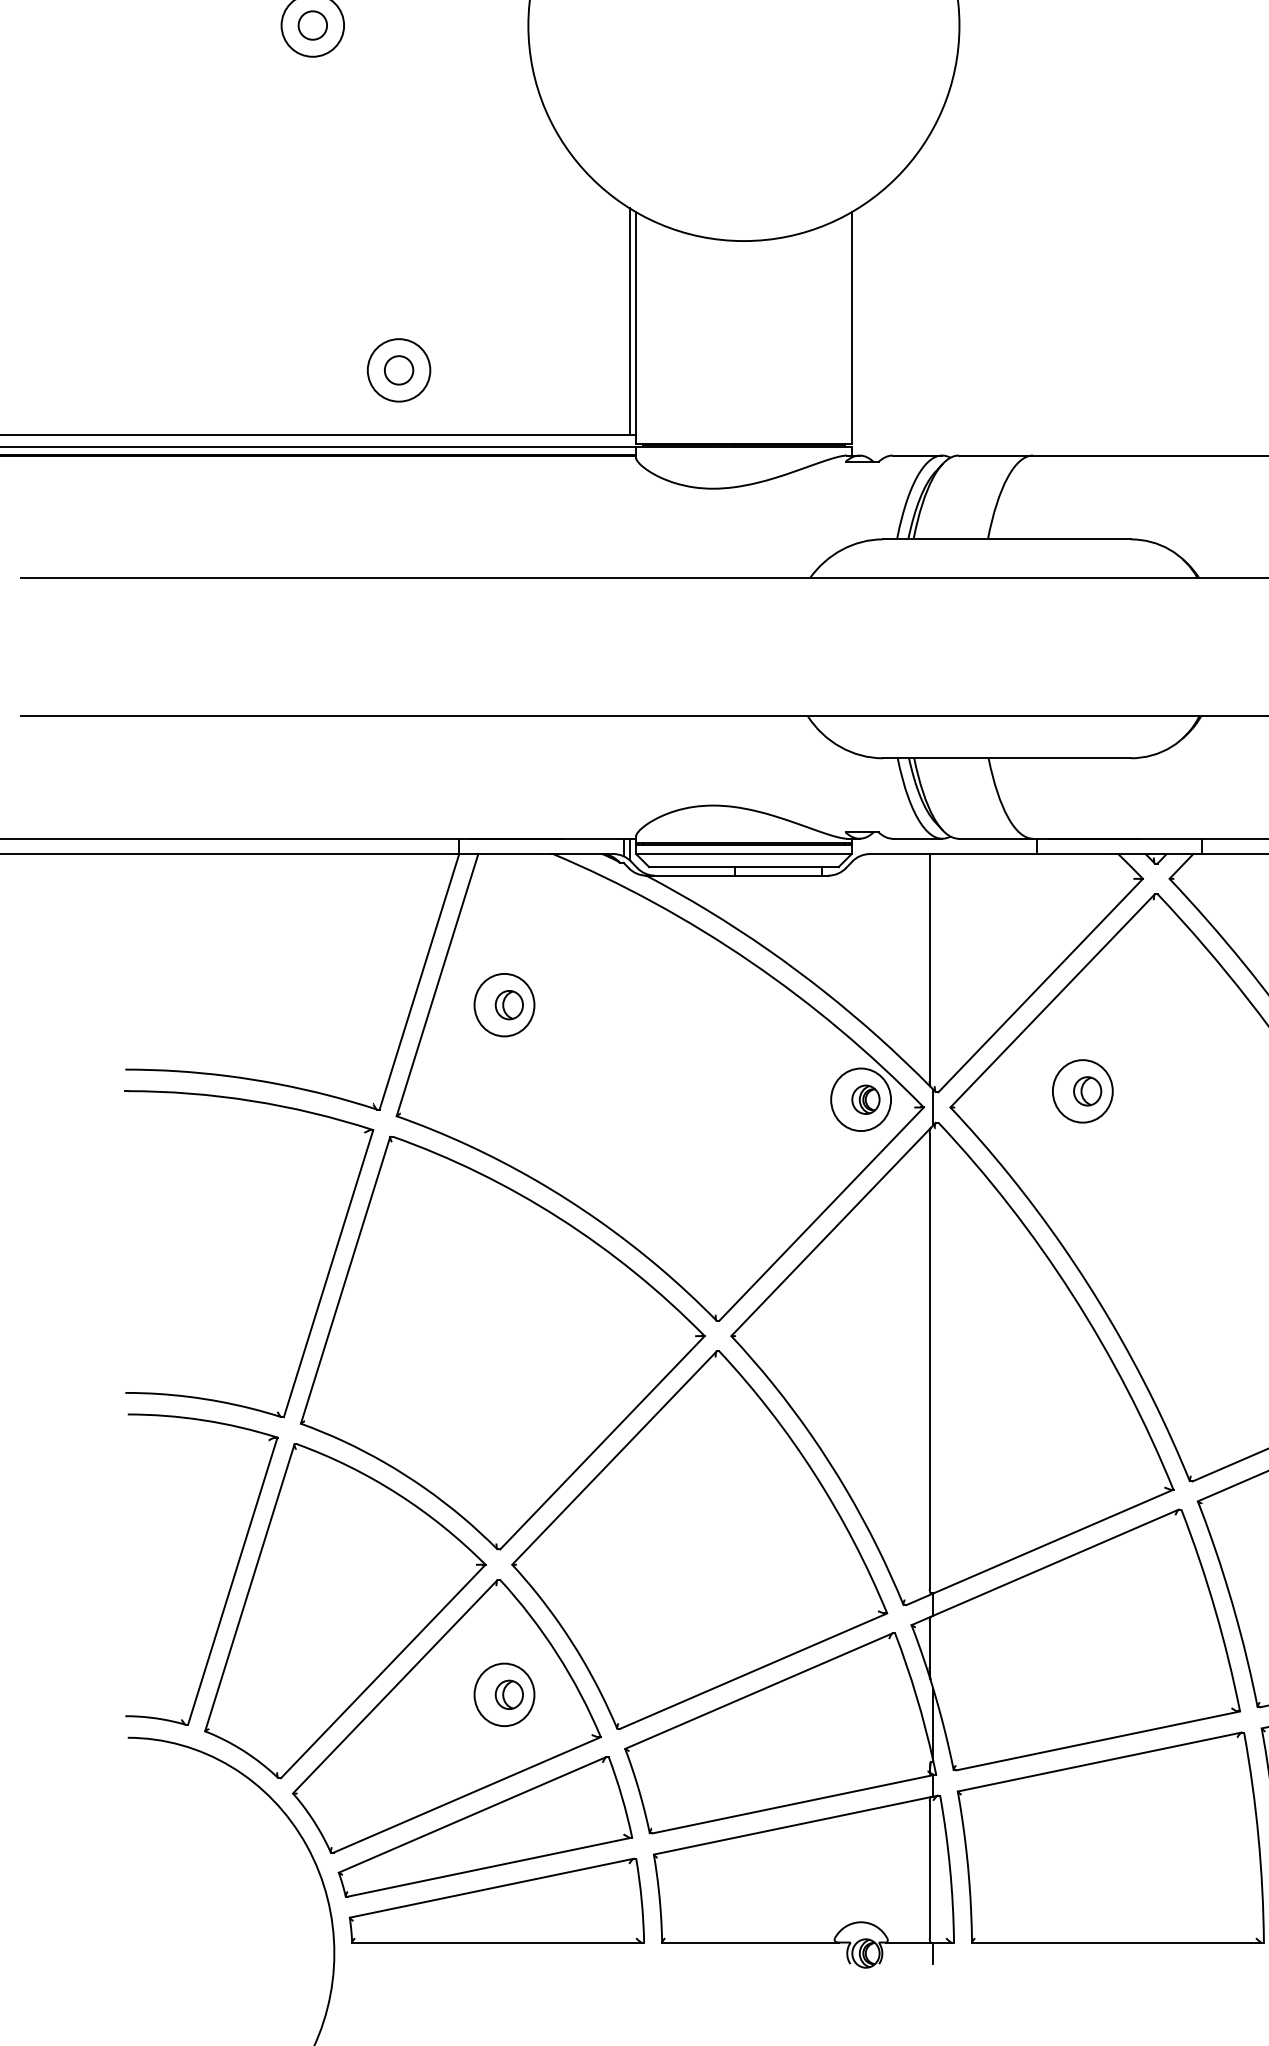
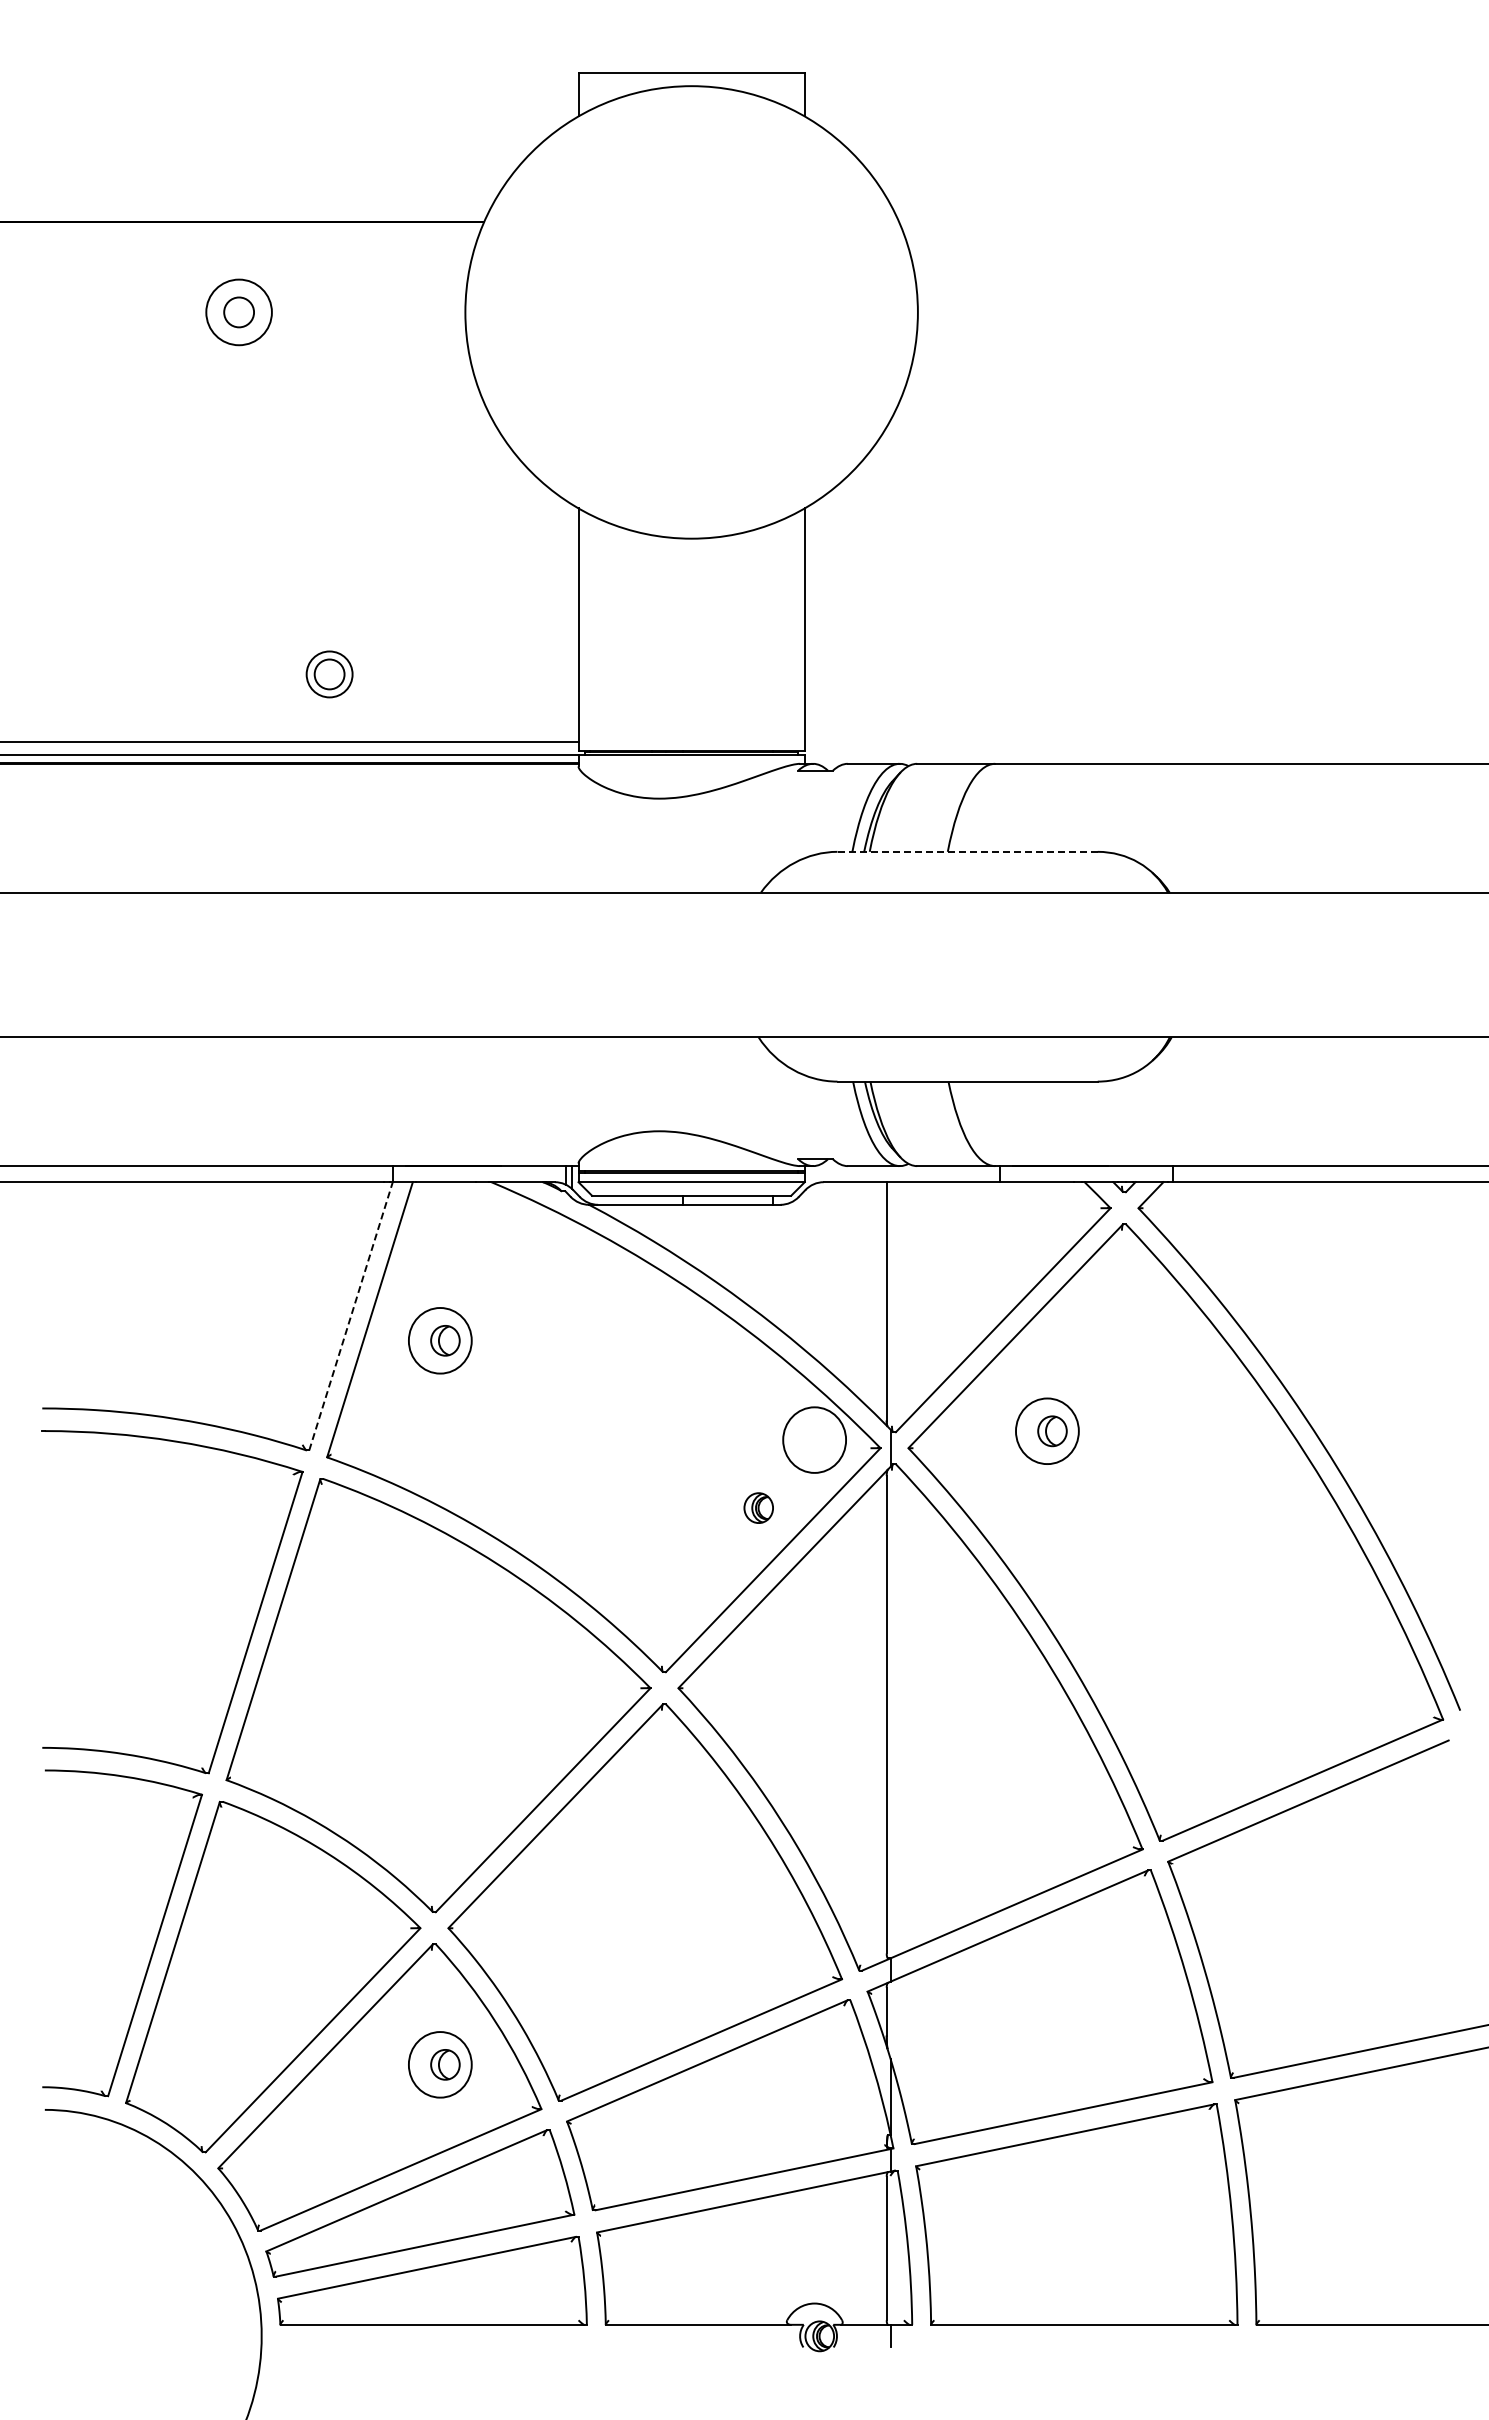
line: (629, 321) -> (571, 623), removed
circle: (398, 370) -> (329, 674), size x0.7
line: (1007, 539) -> (968, 851), solid -> dashed
line: (419, 981) -> (351, 1315), solid -> dashed
part: (865, 1099) -> (758, 1507), moved

